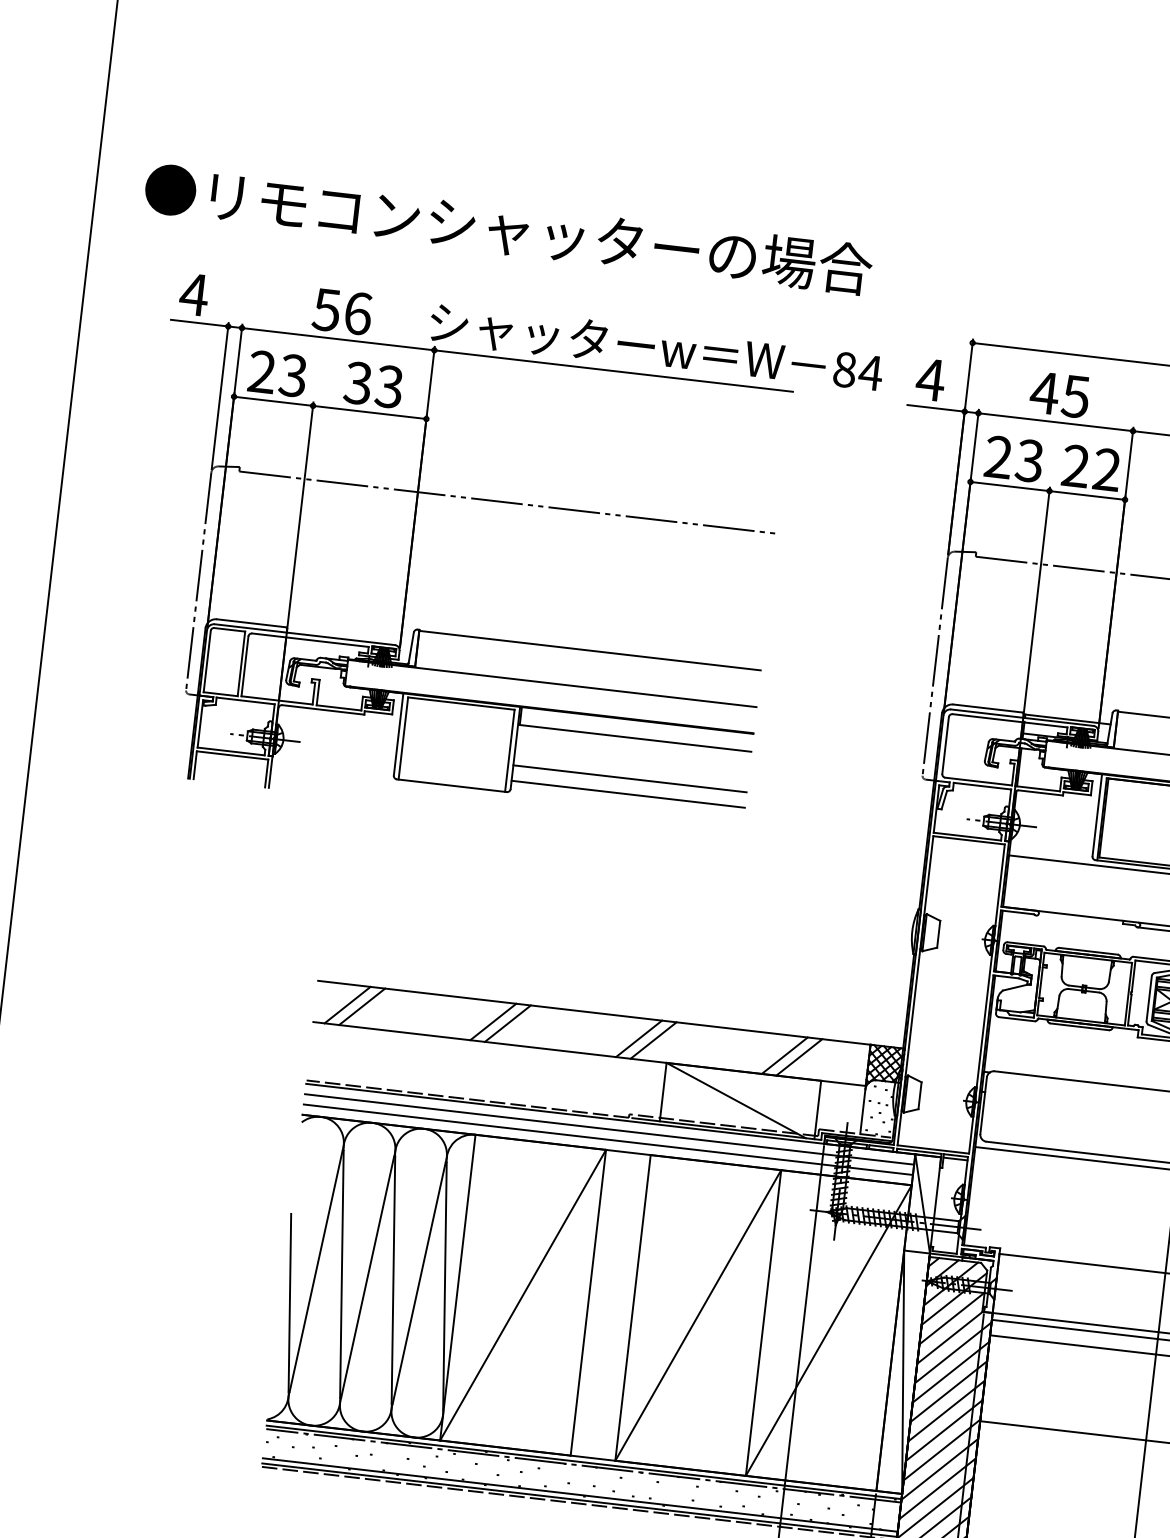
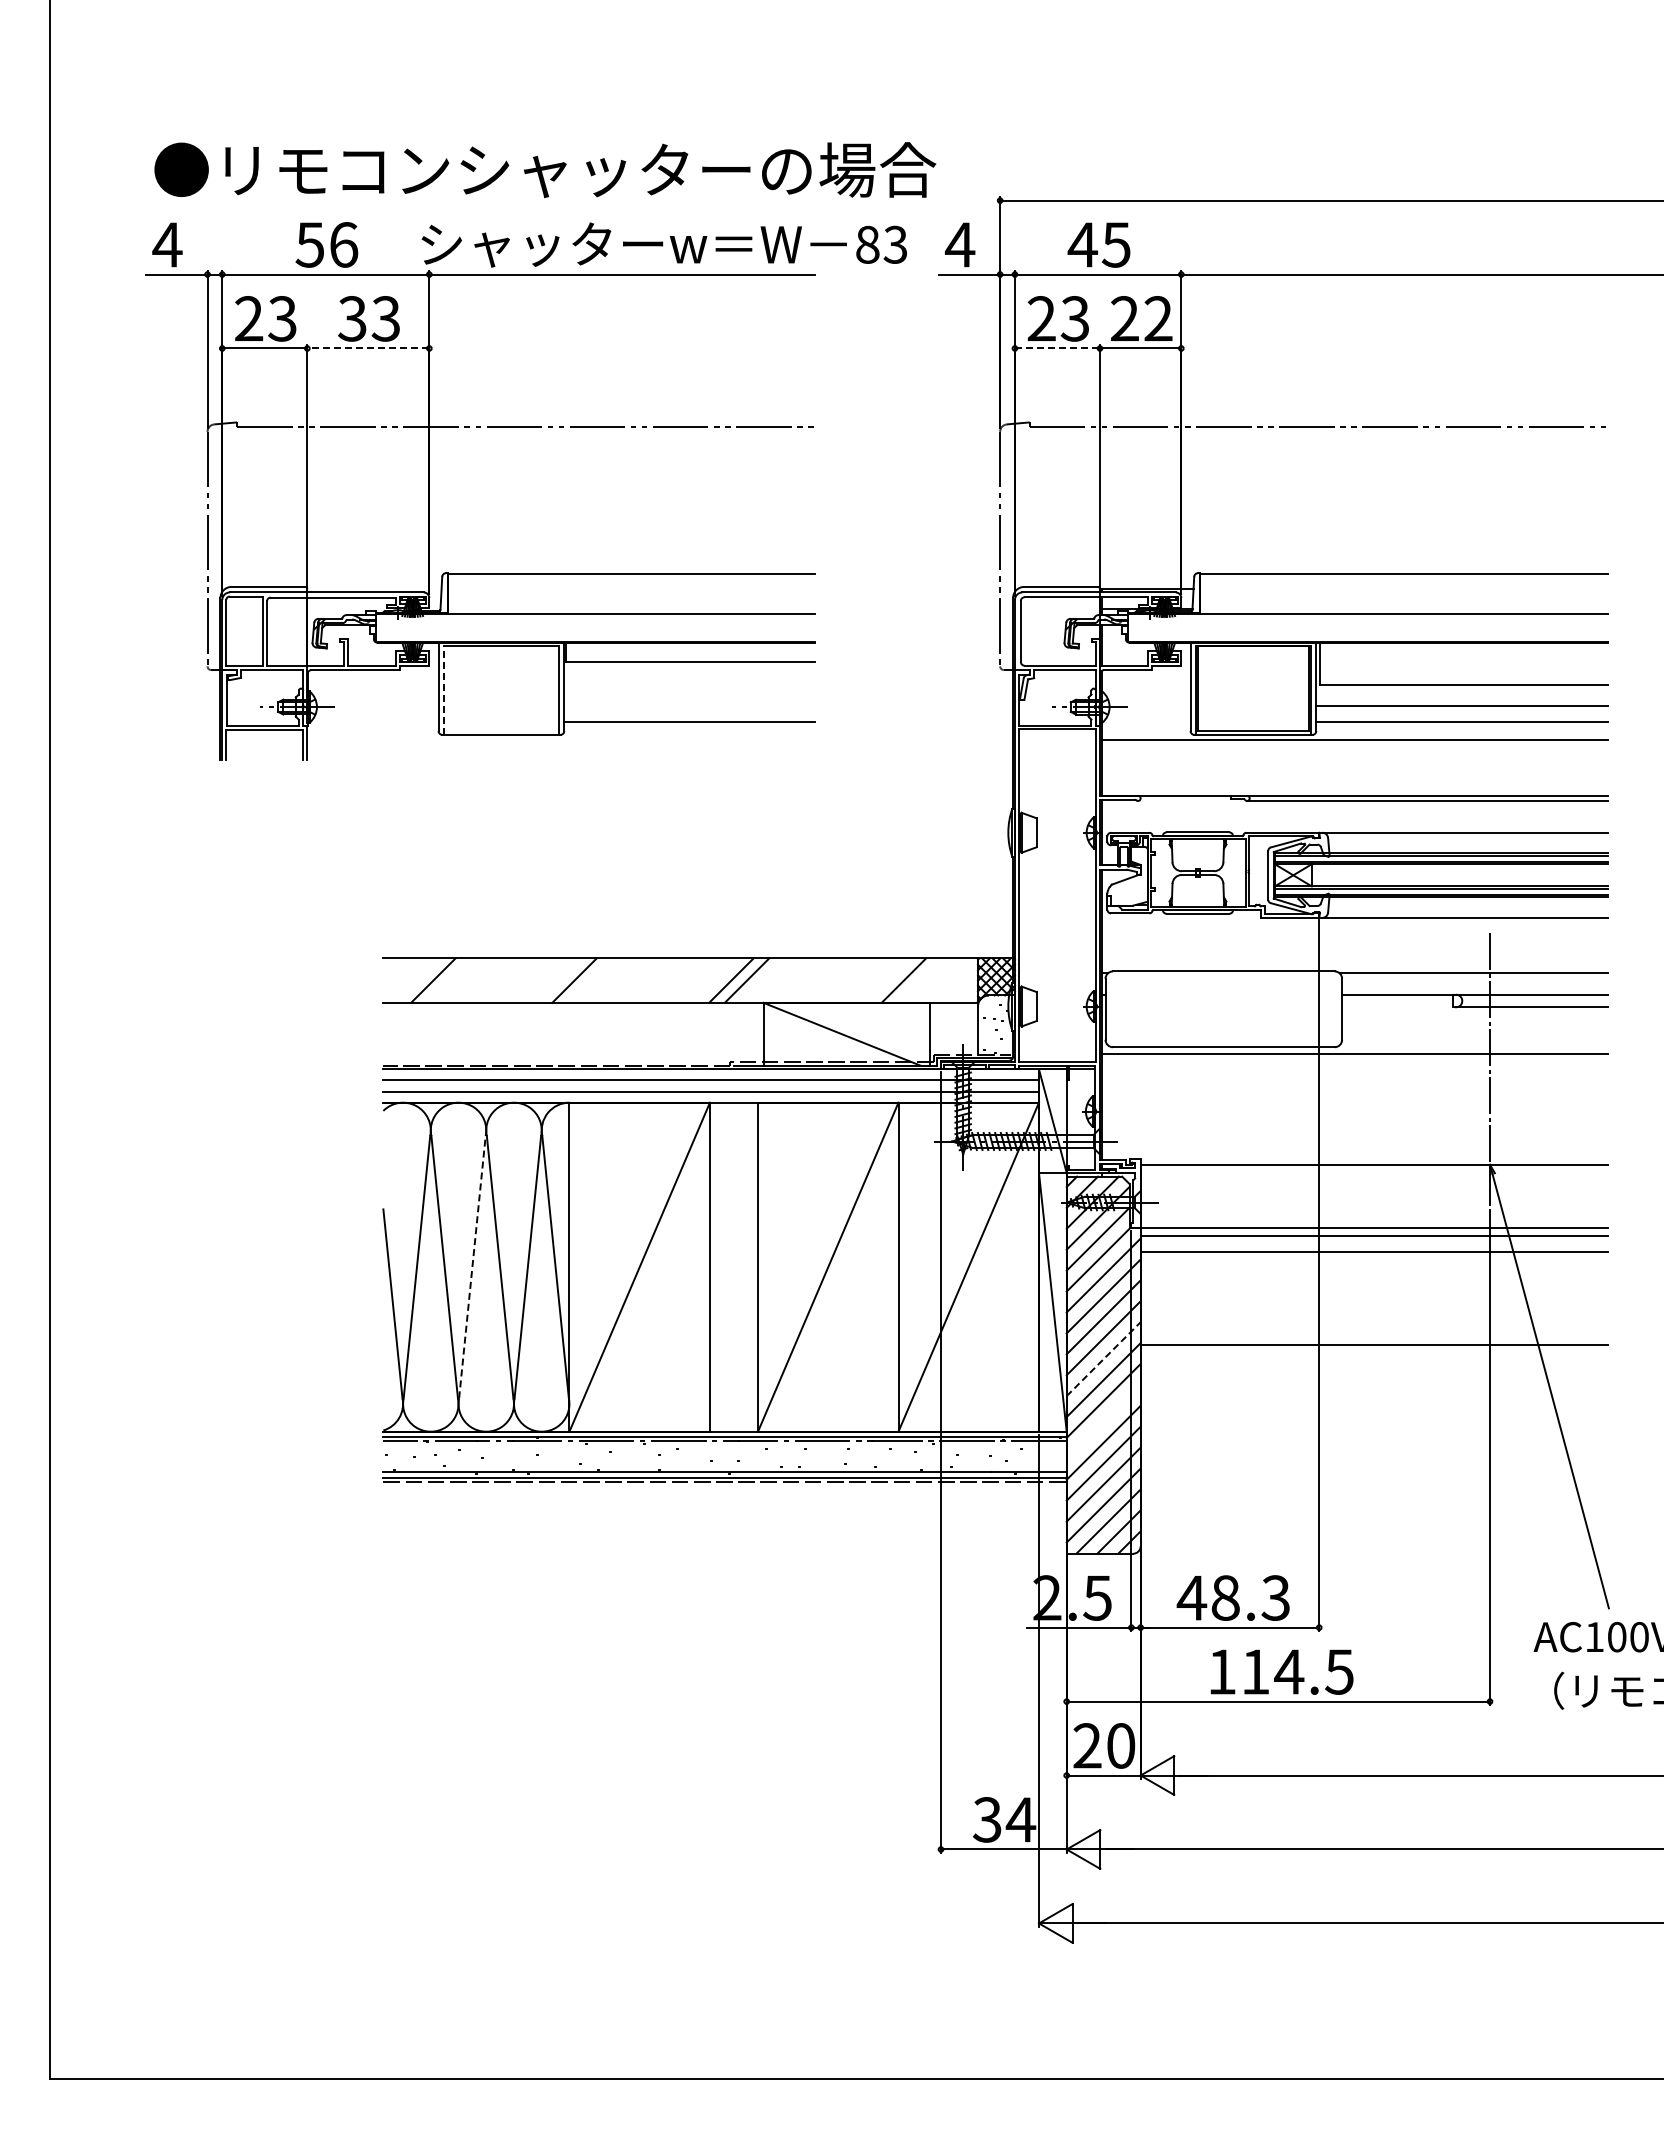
text: (508, 229) -> (545, 170), moved
text: (870, 372) -> (895, 244), 84 -> 83
line: (368, 412) -> (367, 348), solid -> dashed
line: (1010, 486) -> (1057, 348), solid -> dashed
line: (403, 738) -> (444, 690), solid -> dashed
line: (629, 778) -> (689, 705), removed
line: (347, 1004) -> (417, 980), removed
line: (508, 1023) -> (590, 980), removed
line: (785, 1055) -> (888, 980), removed
line: (367, 1277) -> (472, 1267), solid -> dashed
line: (945, 1430) -> (1104, 1358), solid -> dashed
line: (937, 1488) -> (1103, 1421), removed

